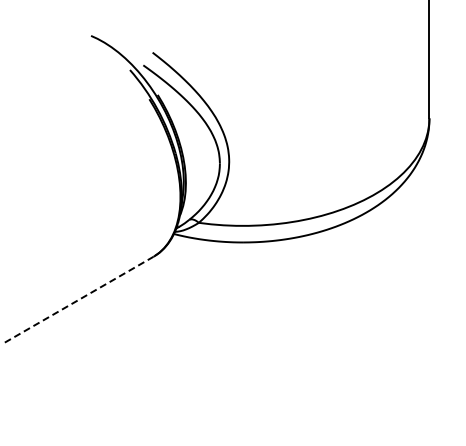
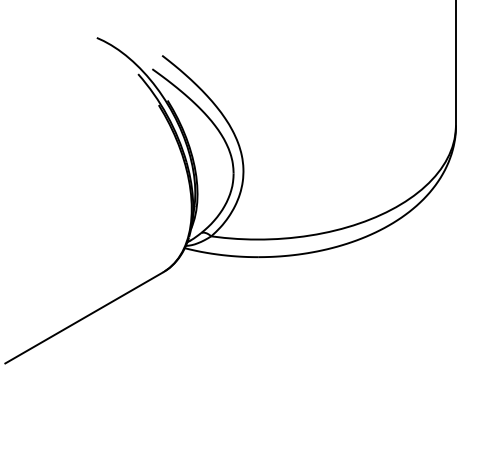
line: (79, 299) -> (84, 317), dashed -> solid

